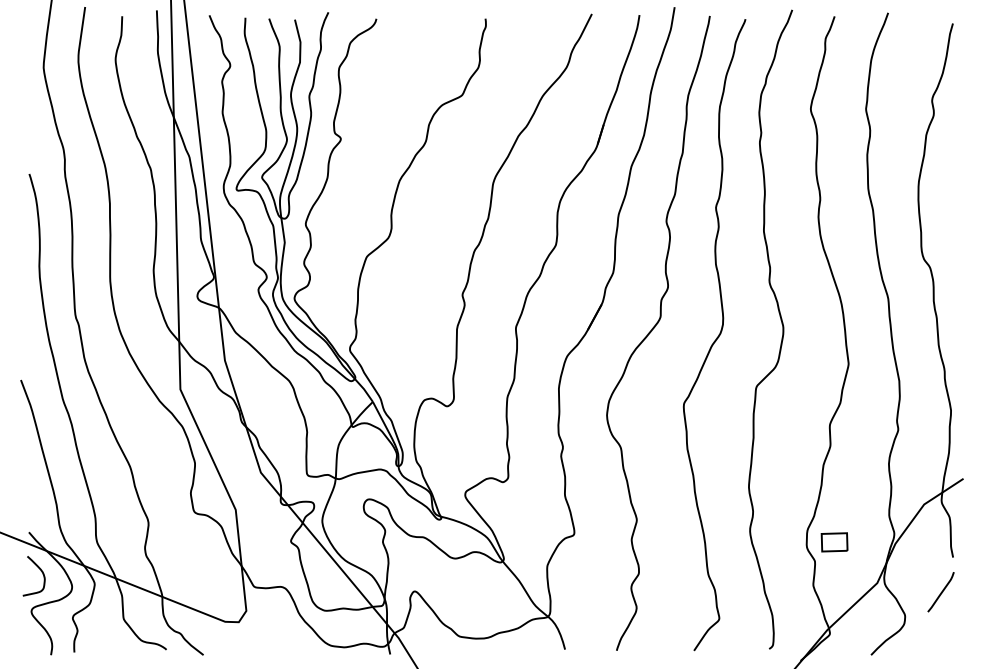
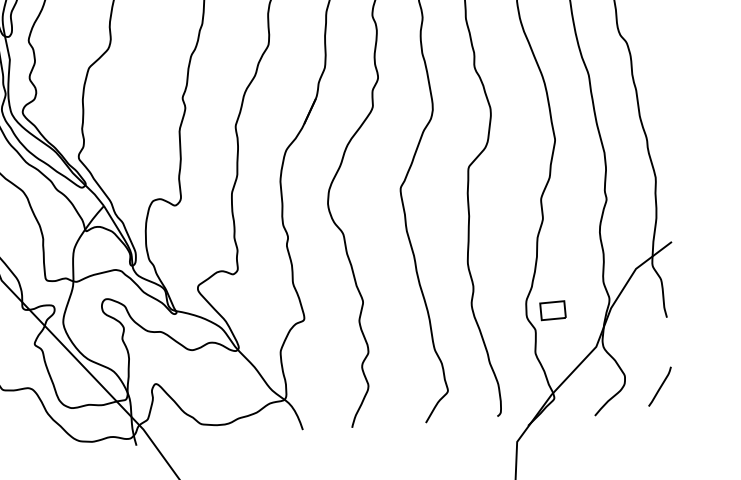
curve: (940, 592) -> (659, 387), moved

